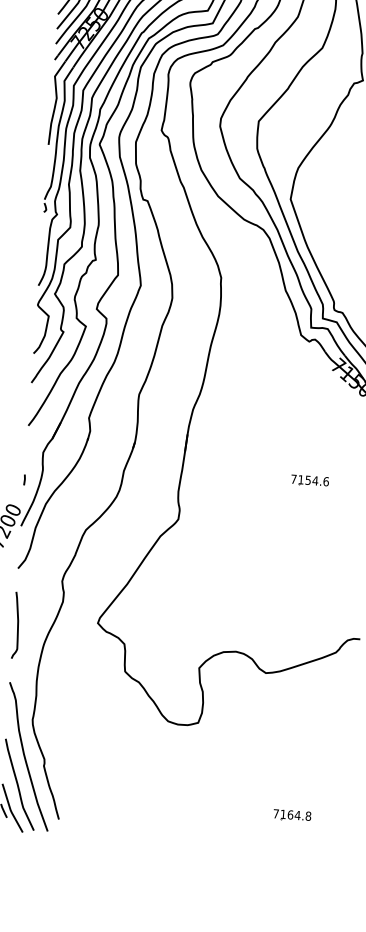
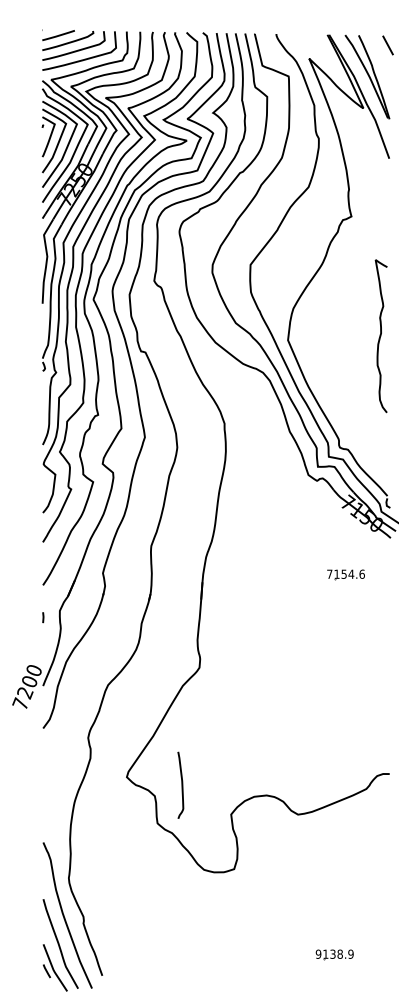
line: (24, 479) -> (43, 617), moved
part: (309, 480) -> (345, 574), moved
curve: (17, 624) -> (181, 784), moved
text: (292, 814) -> (334, 953), 7164.8 -> 9138.9

